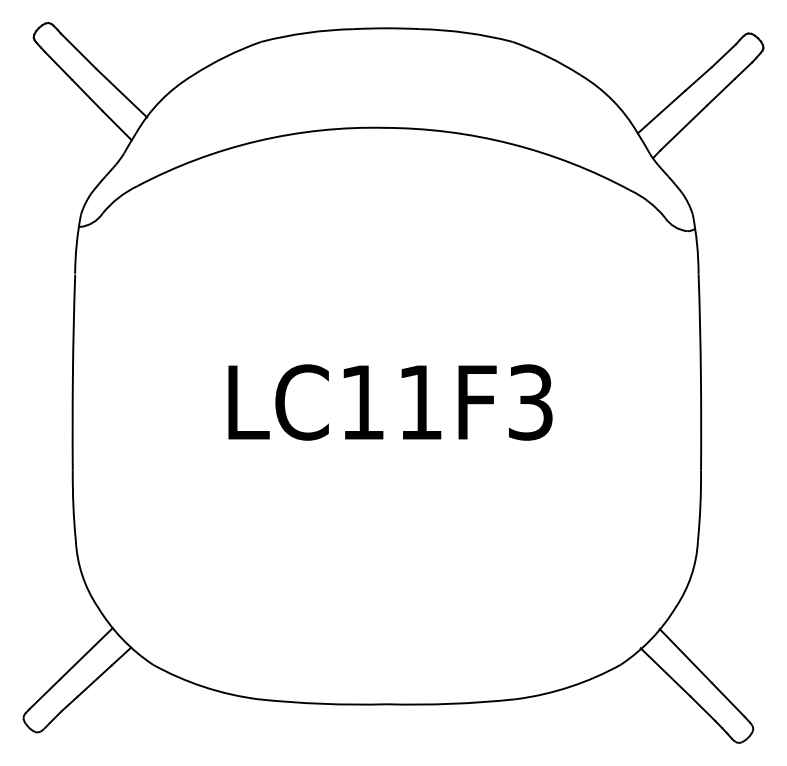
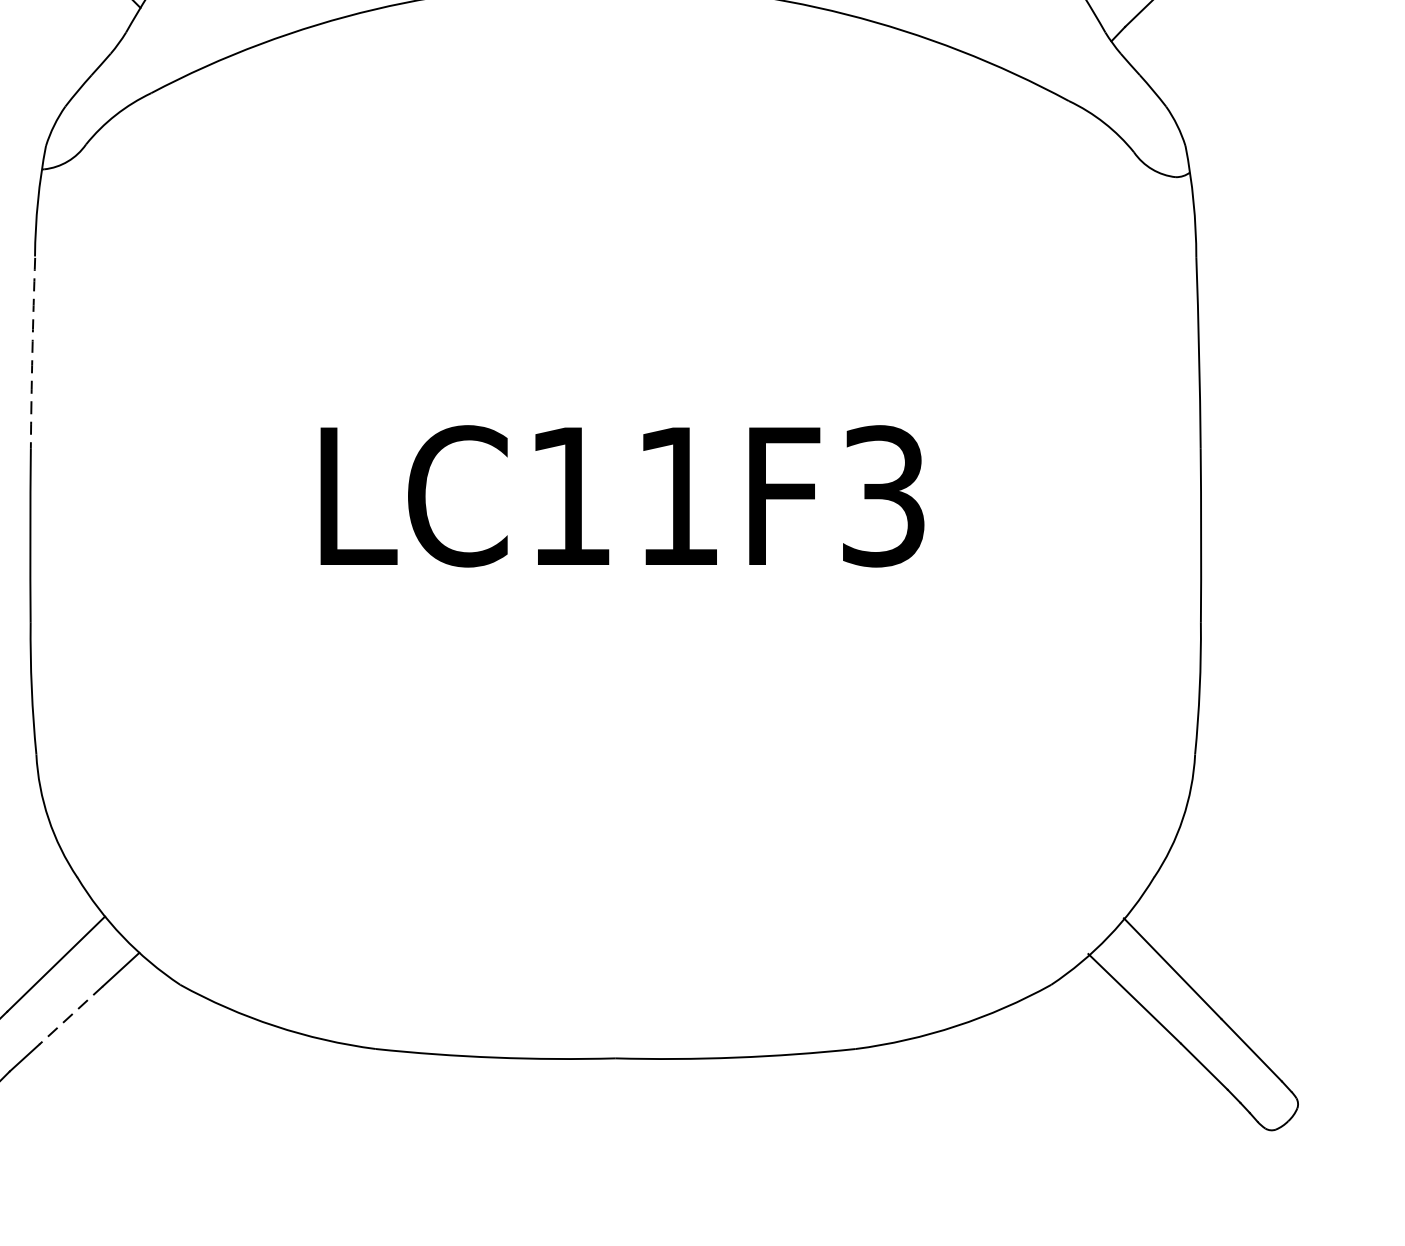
arc: (73, 325) -> (31, 352), solid -> dashed
line: (94, 681) -> (71, 1015), solid -> dashed

